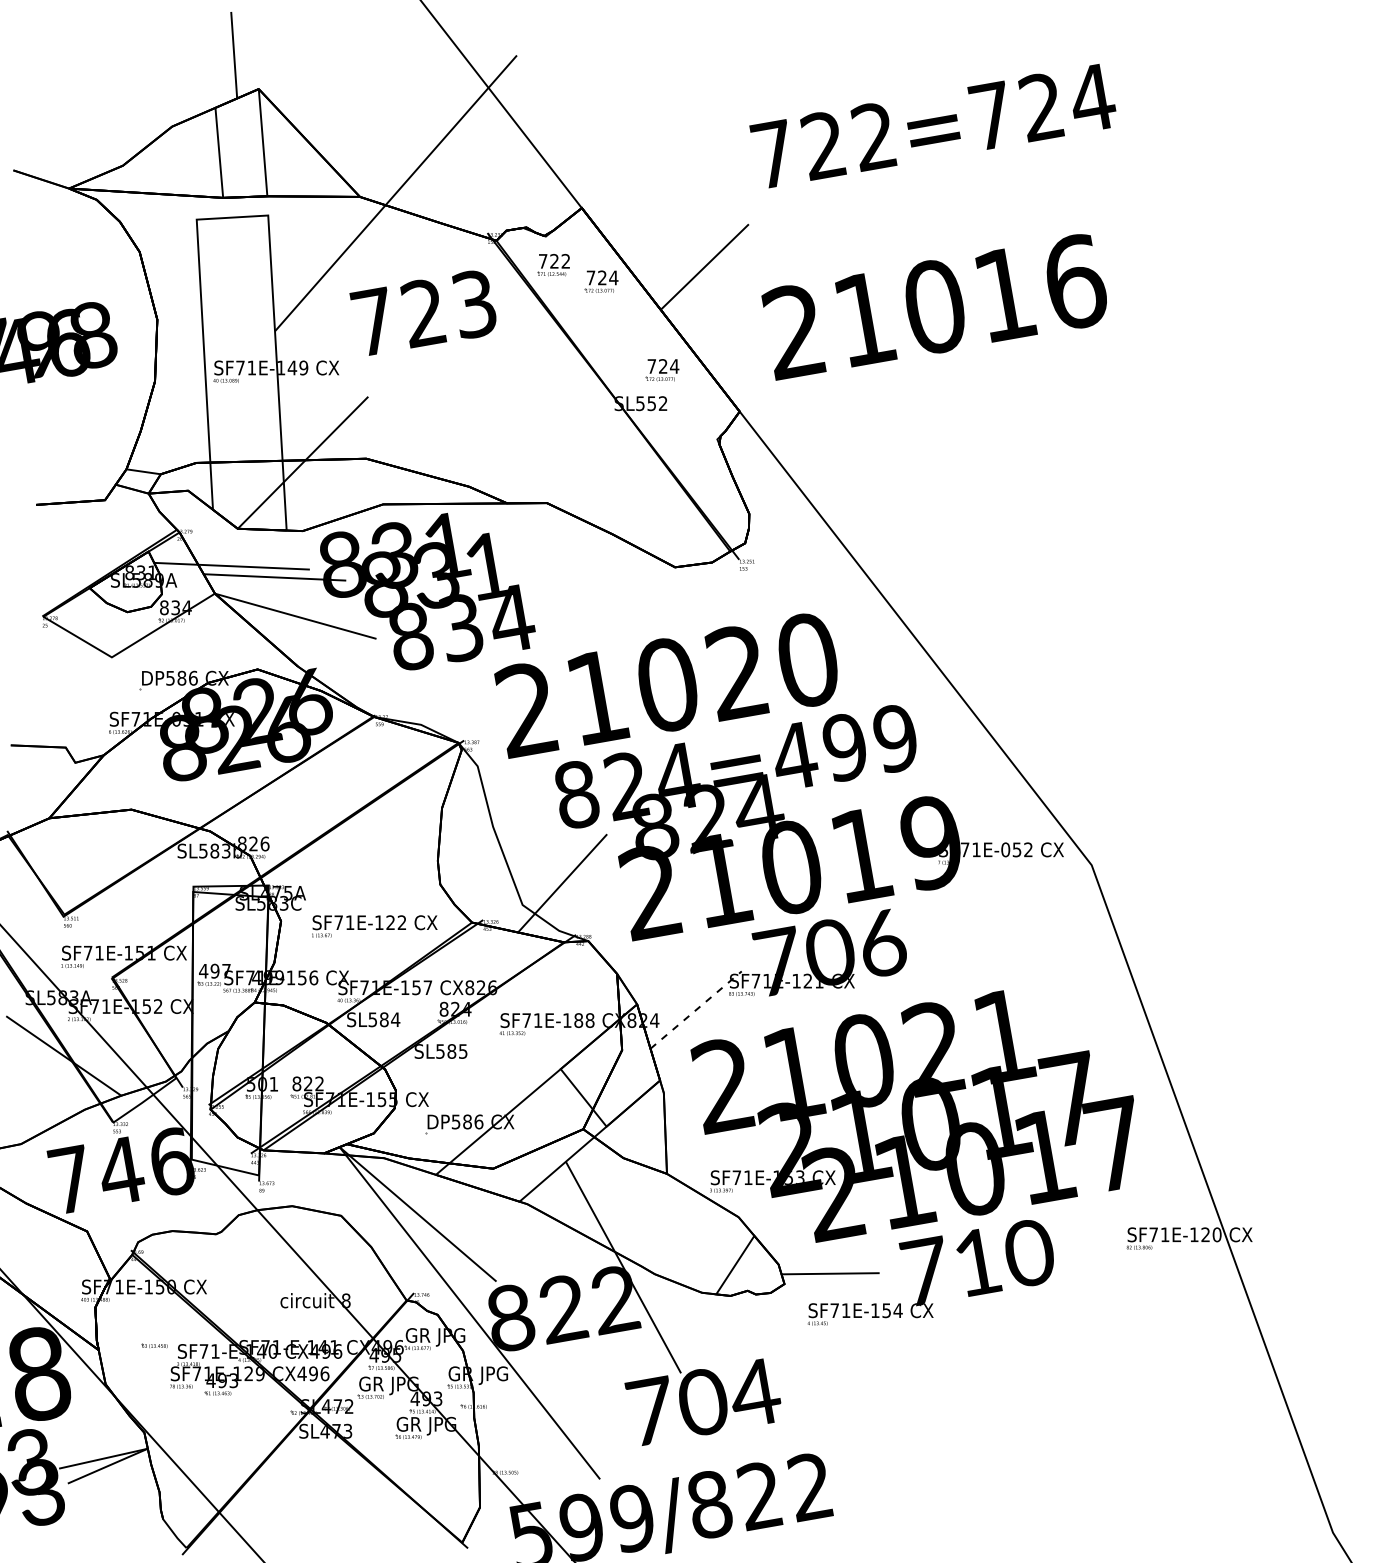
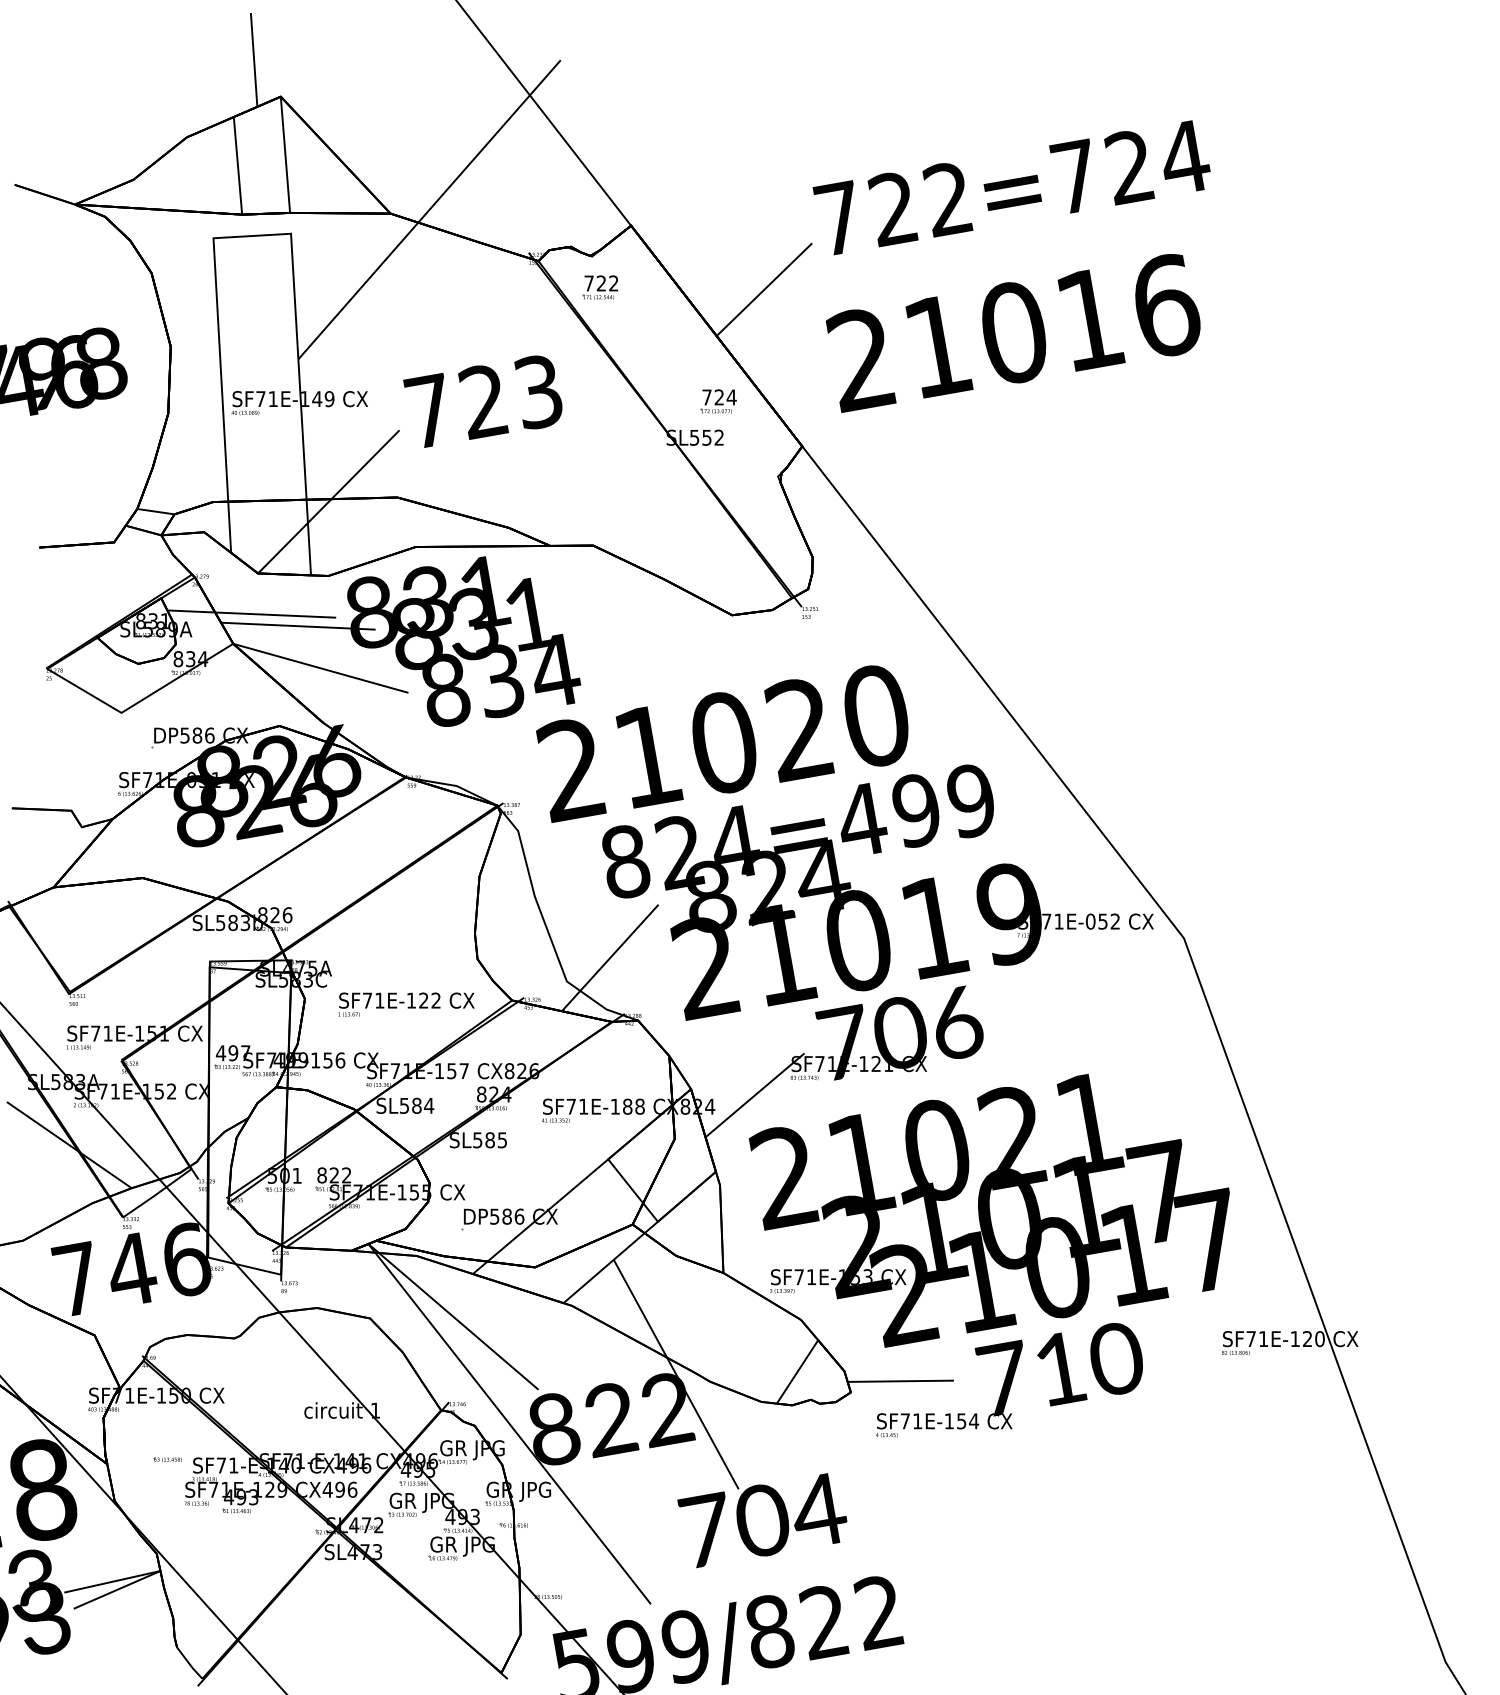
text: (932, 125) -> (1011, 187), moved
part: (601, 281) -> (652, 305), removed
text: (422, 313) -> (482, 401), moved
line: (696, 1010) -> (755, 1095), dashed -> solid
text: (346, 1300) -> (375, 1410), 8 -> 1

